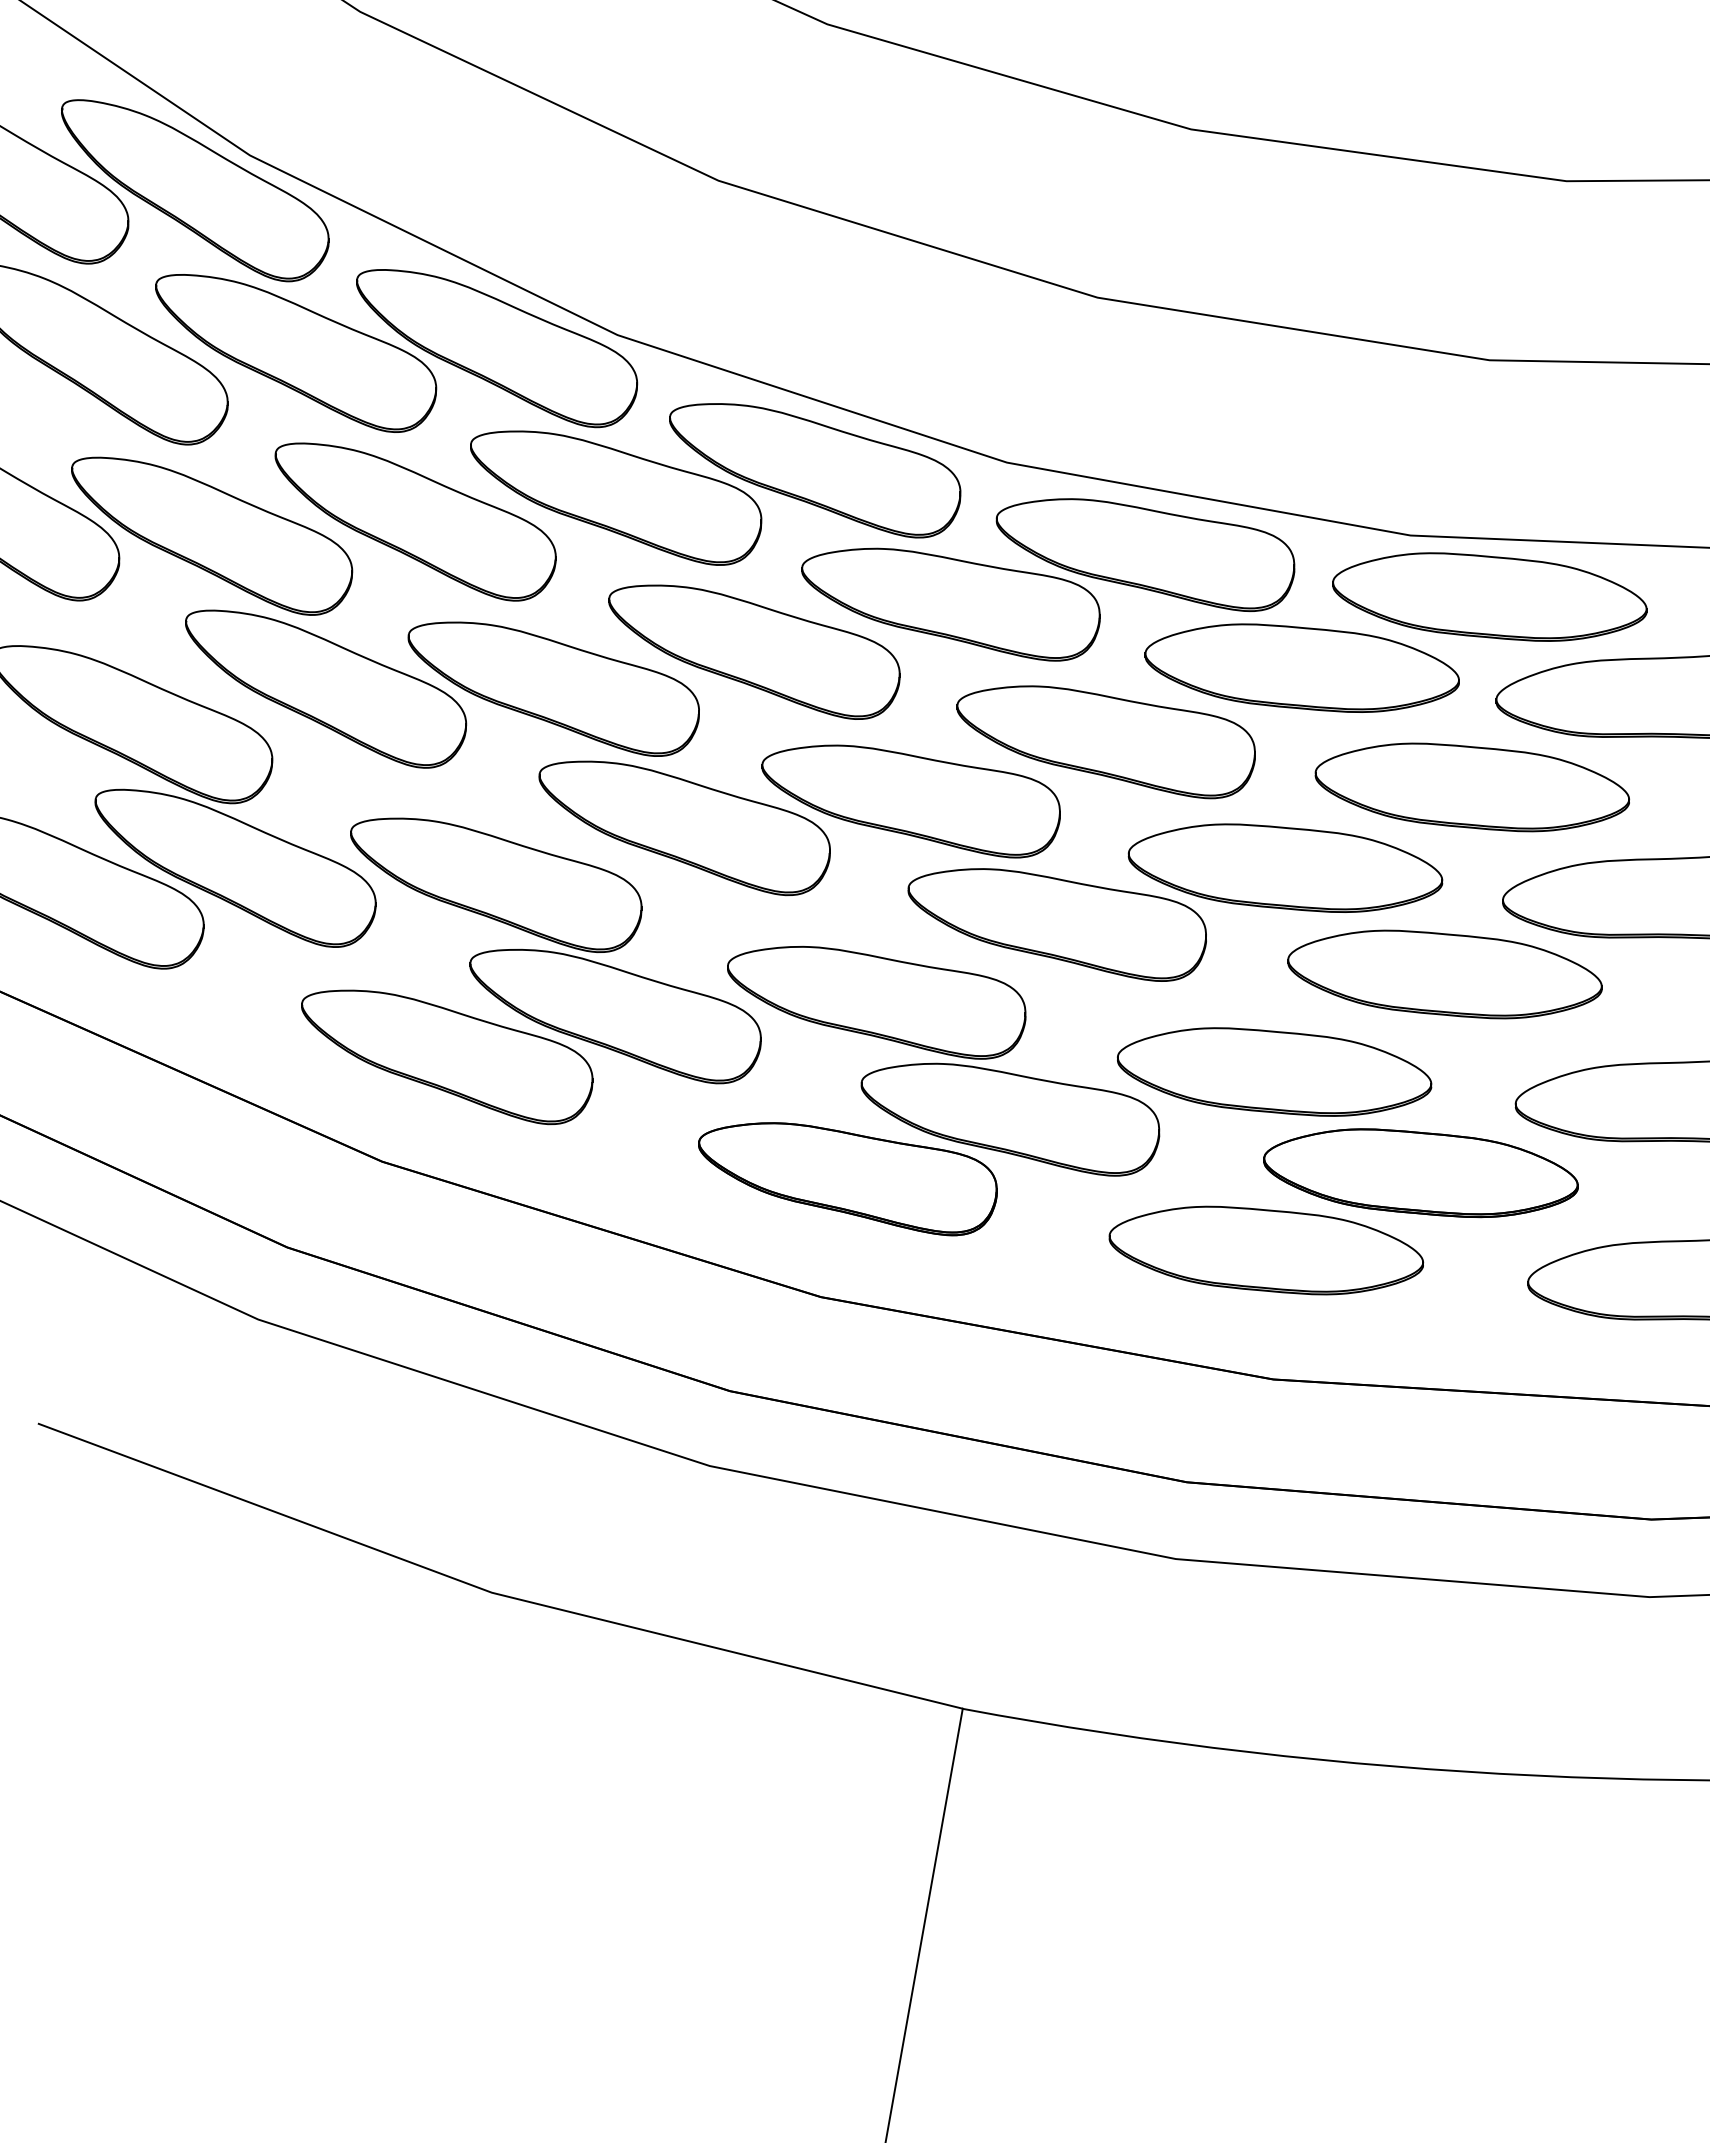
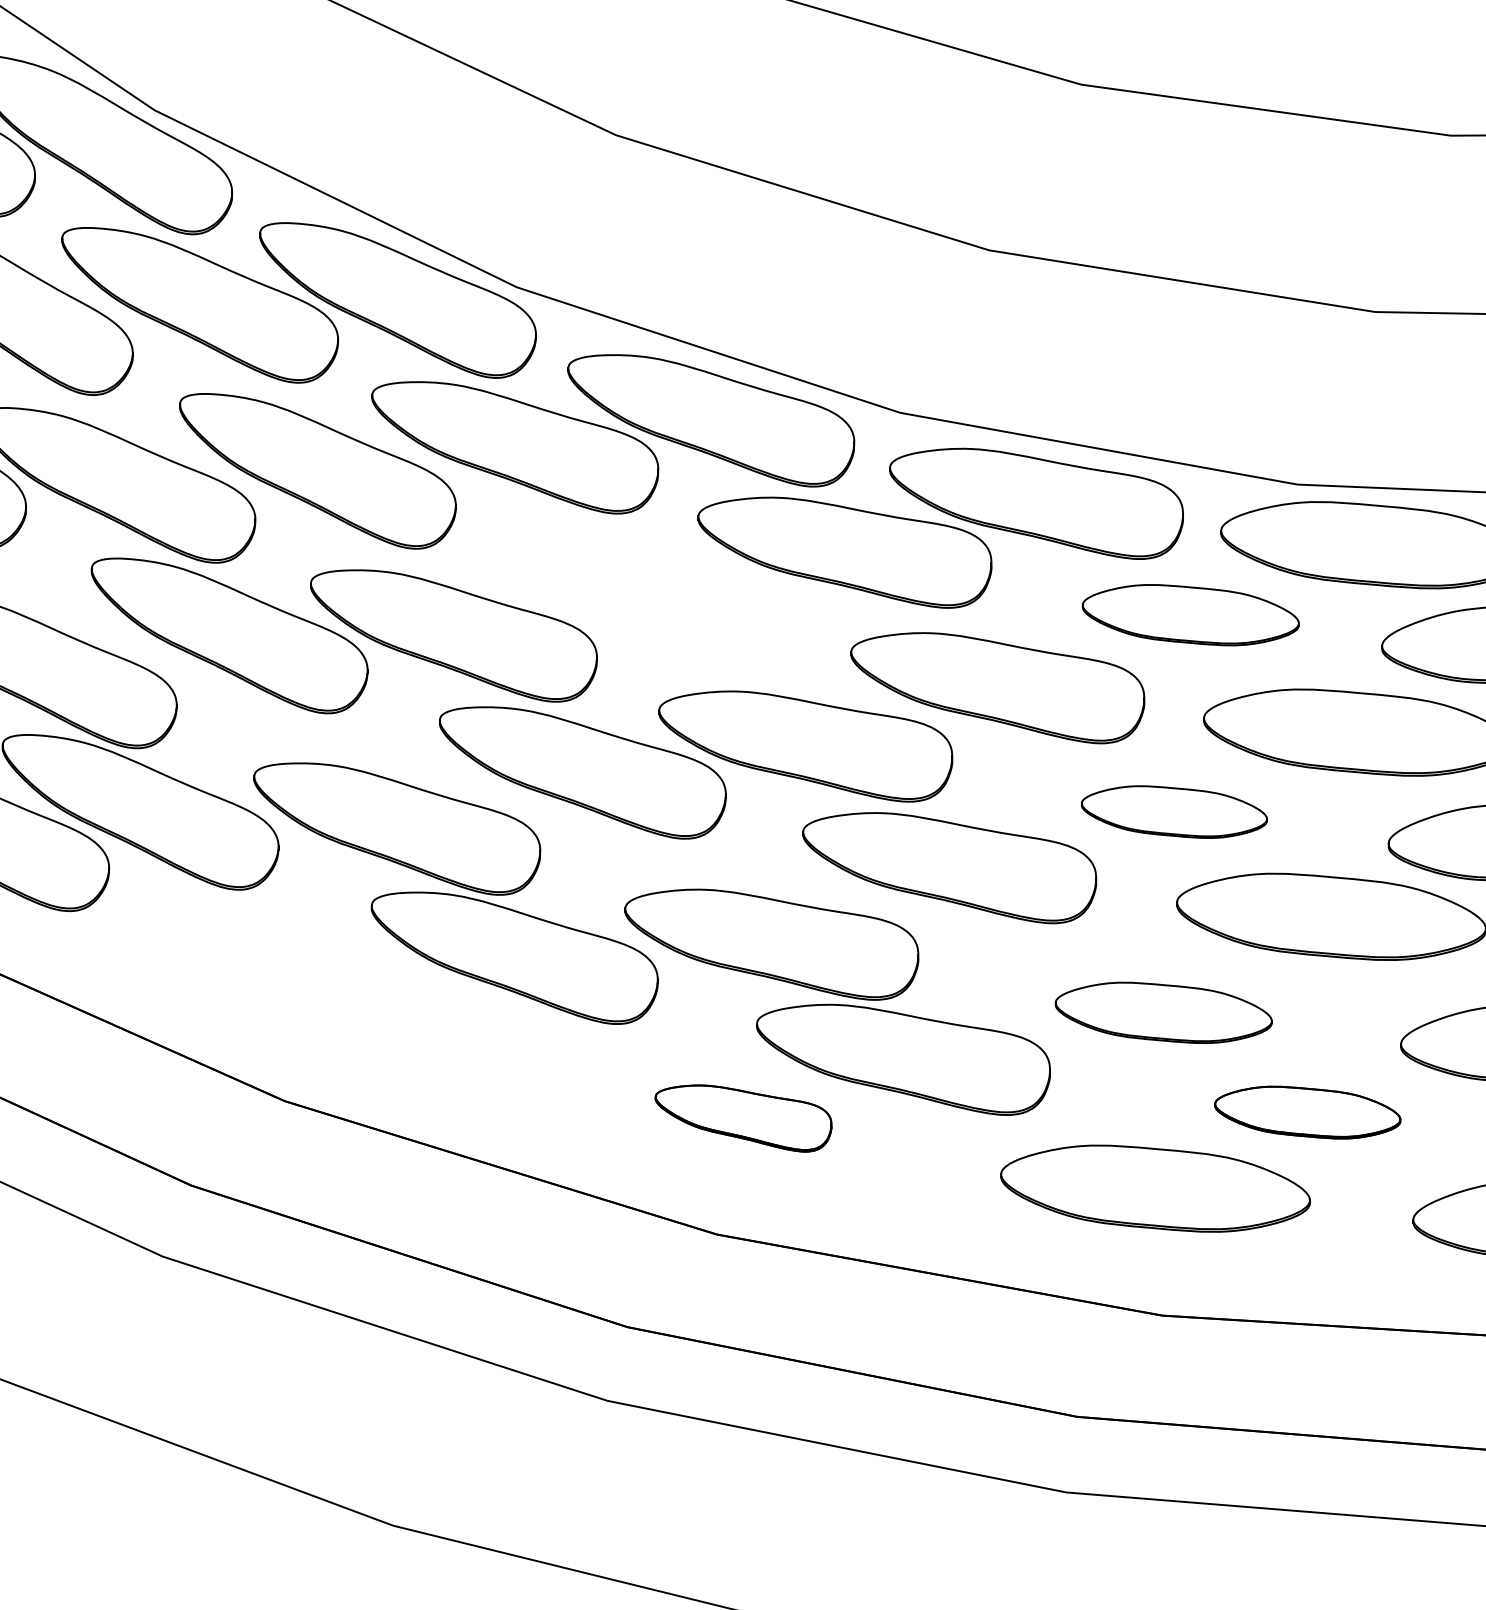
part: (754, 651) -> (651, 598), removed
part: (1301, 667) -> (1190, 614), size x0.7
part: (1285, 867) -> (1174, 811), size x0.6
part: (447, 1057) -> (349, 998), removed
part: (1274, 1071) -> (1163, 1012), size x0.7
part: (1420, 1173) -> (1307, 1112), size x0.6
part: (847, 1179) -> (743, 1118), size x0.6

